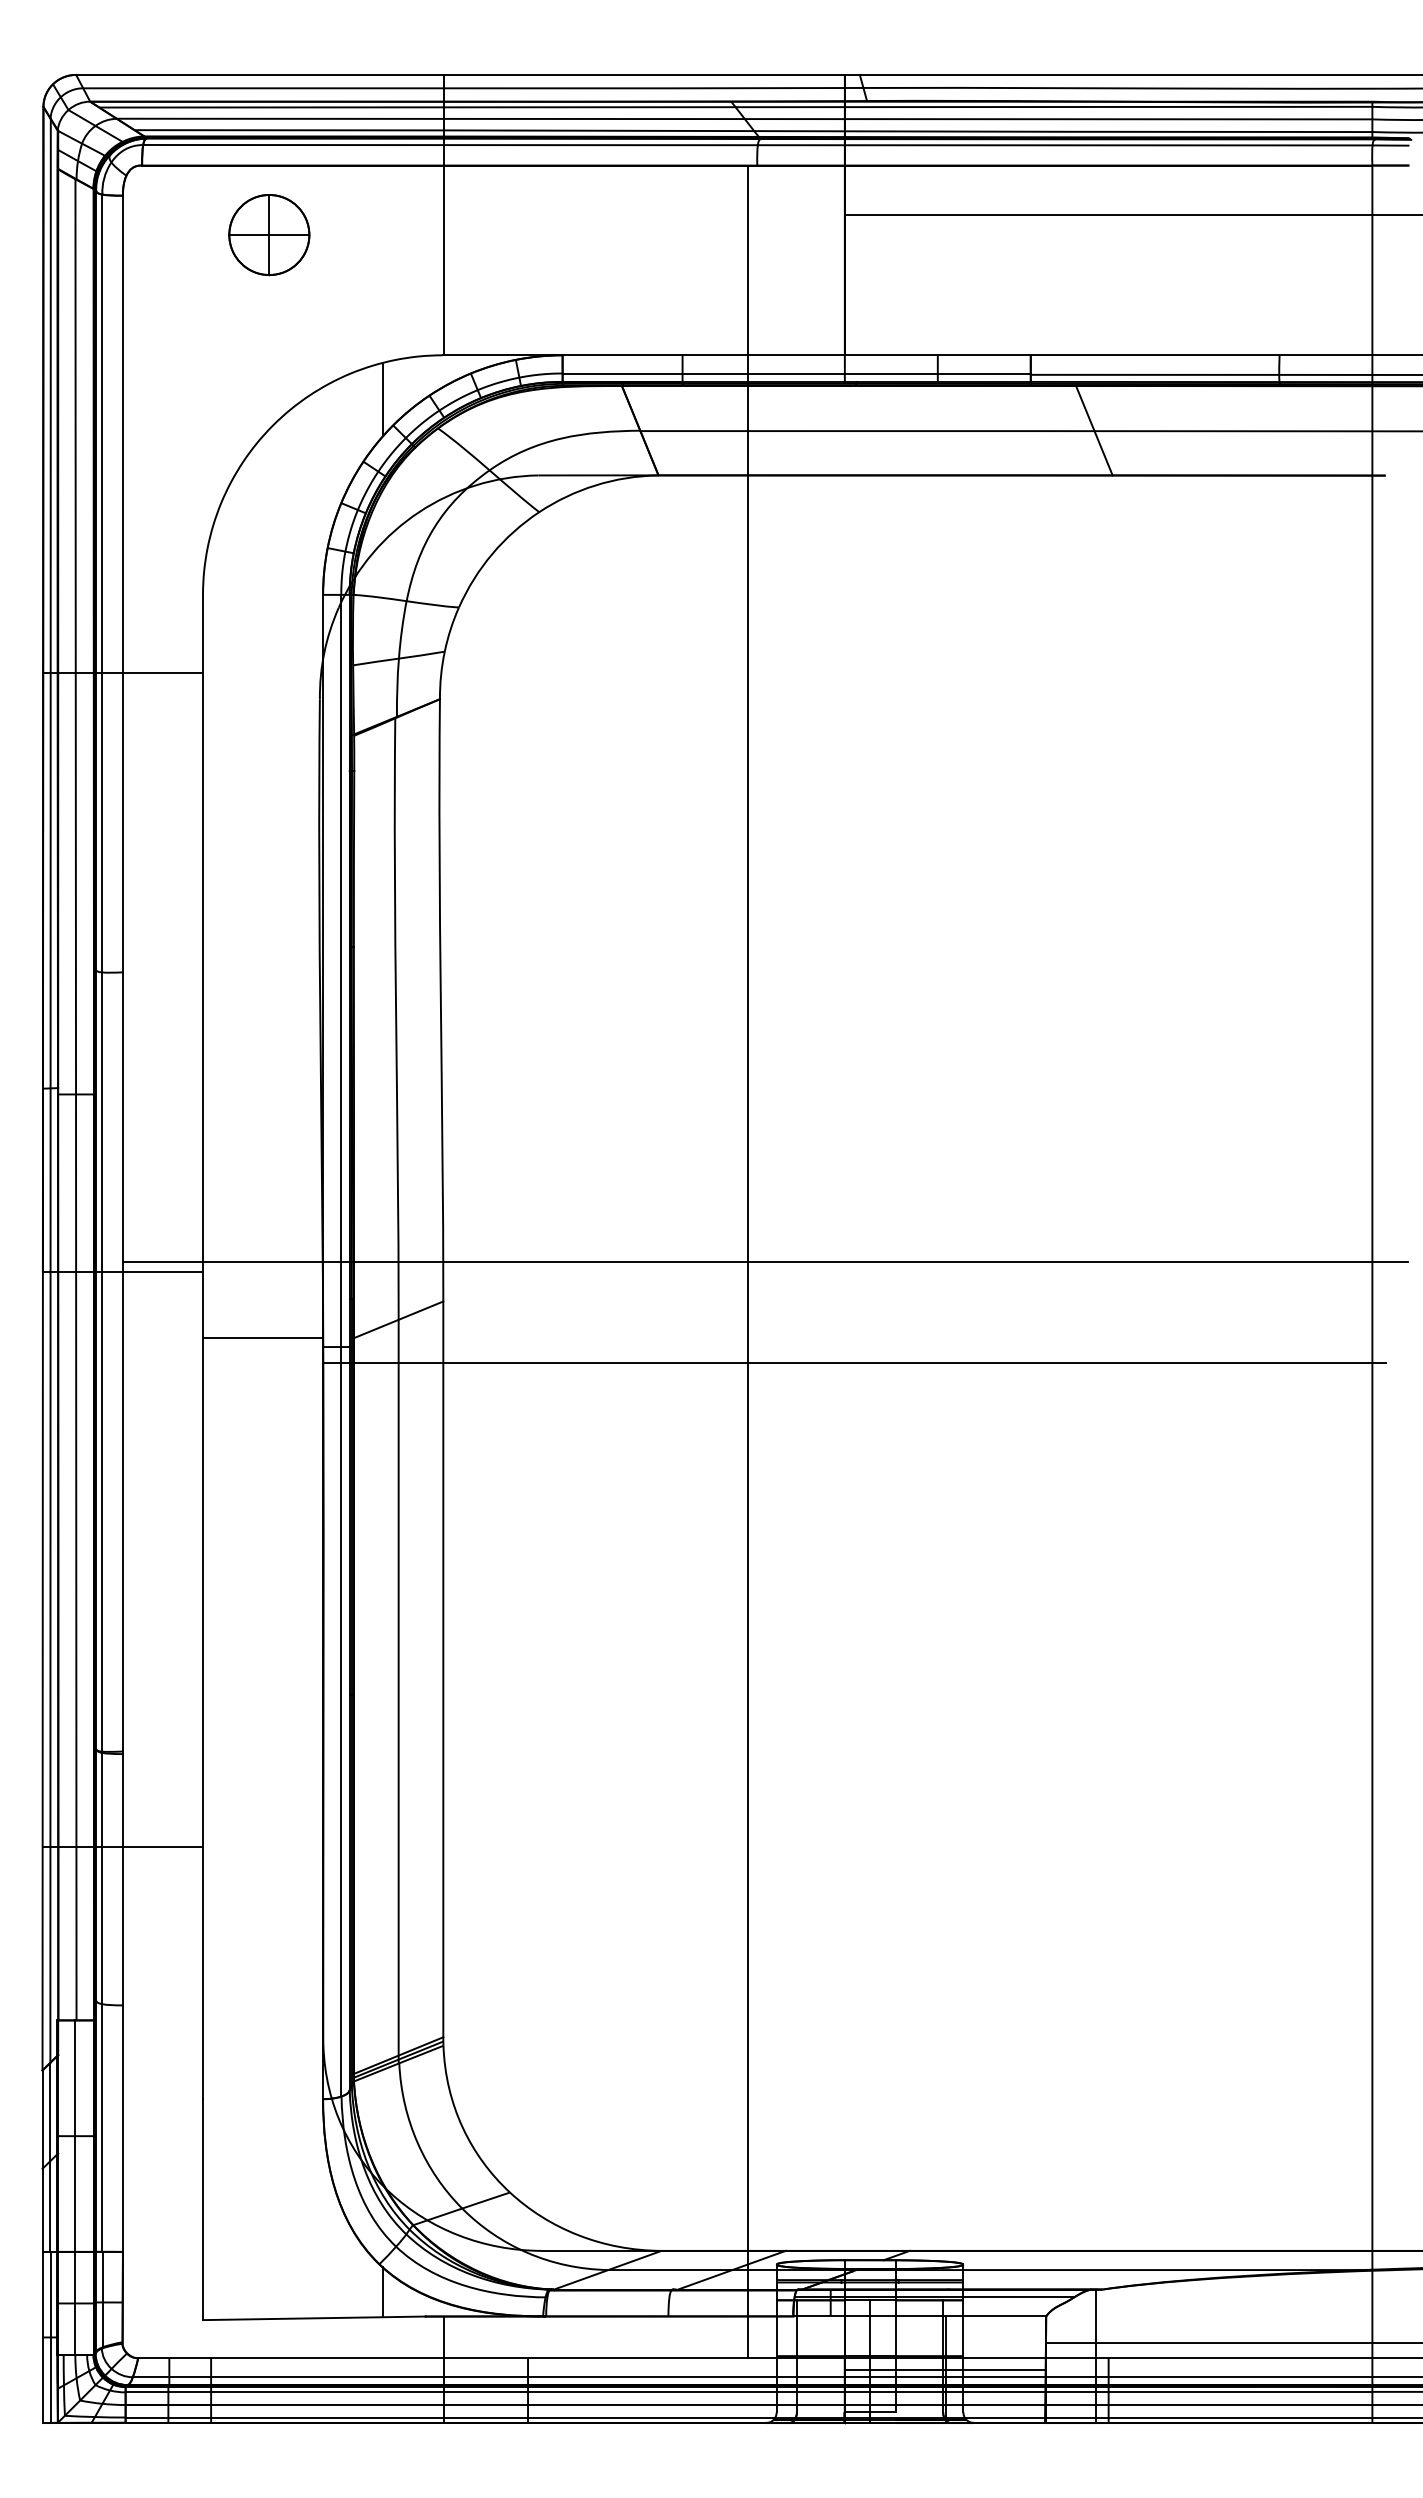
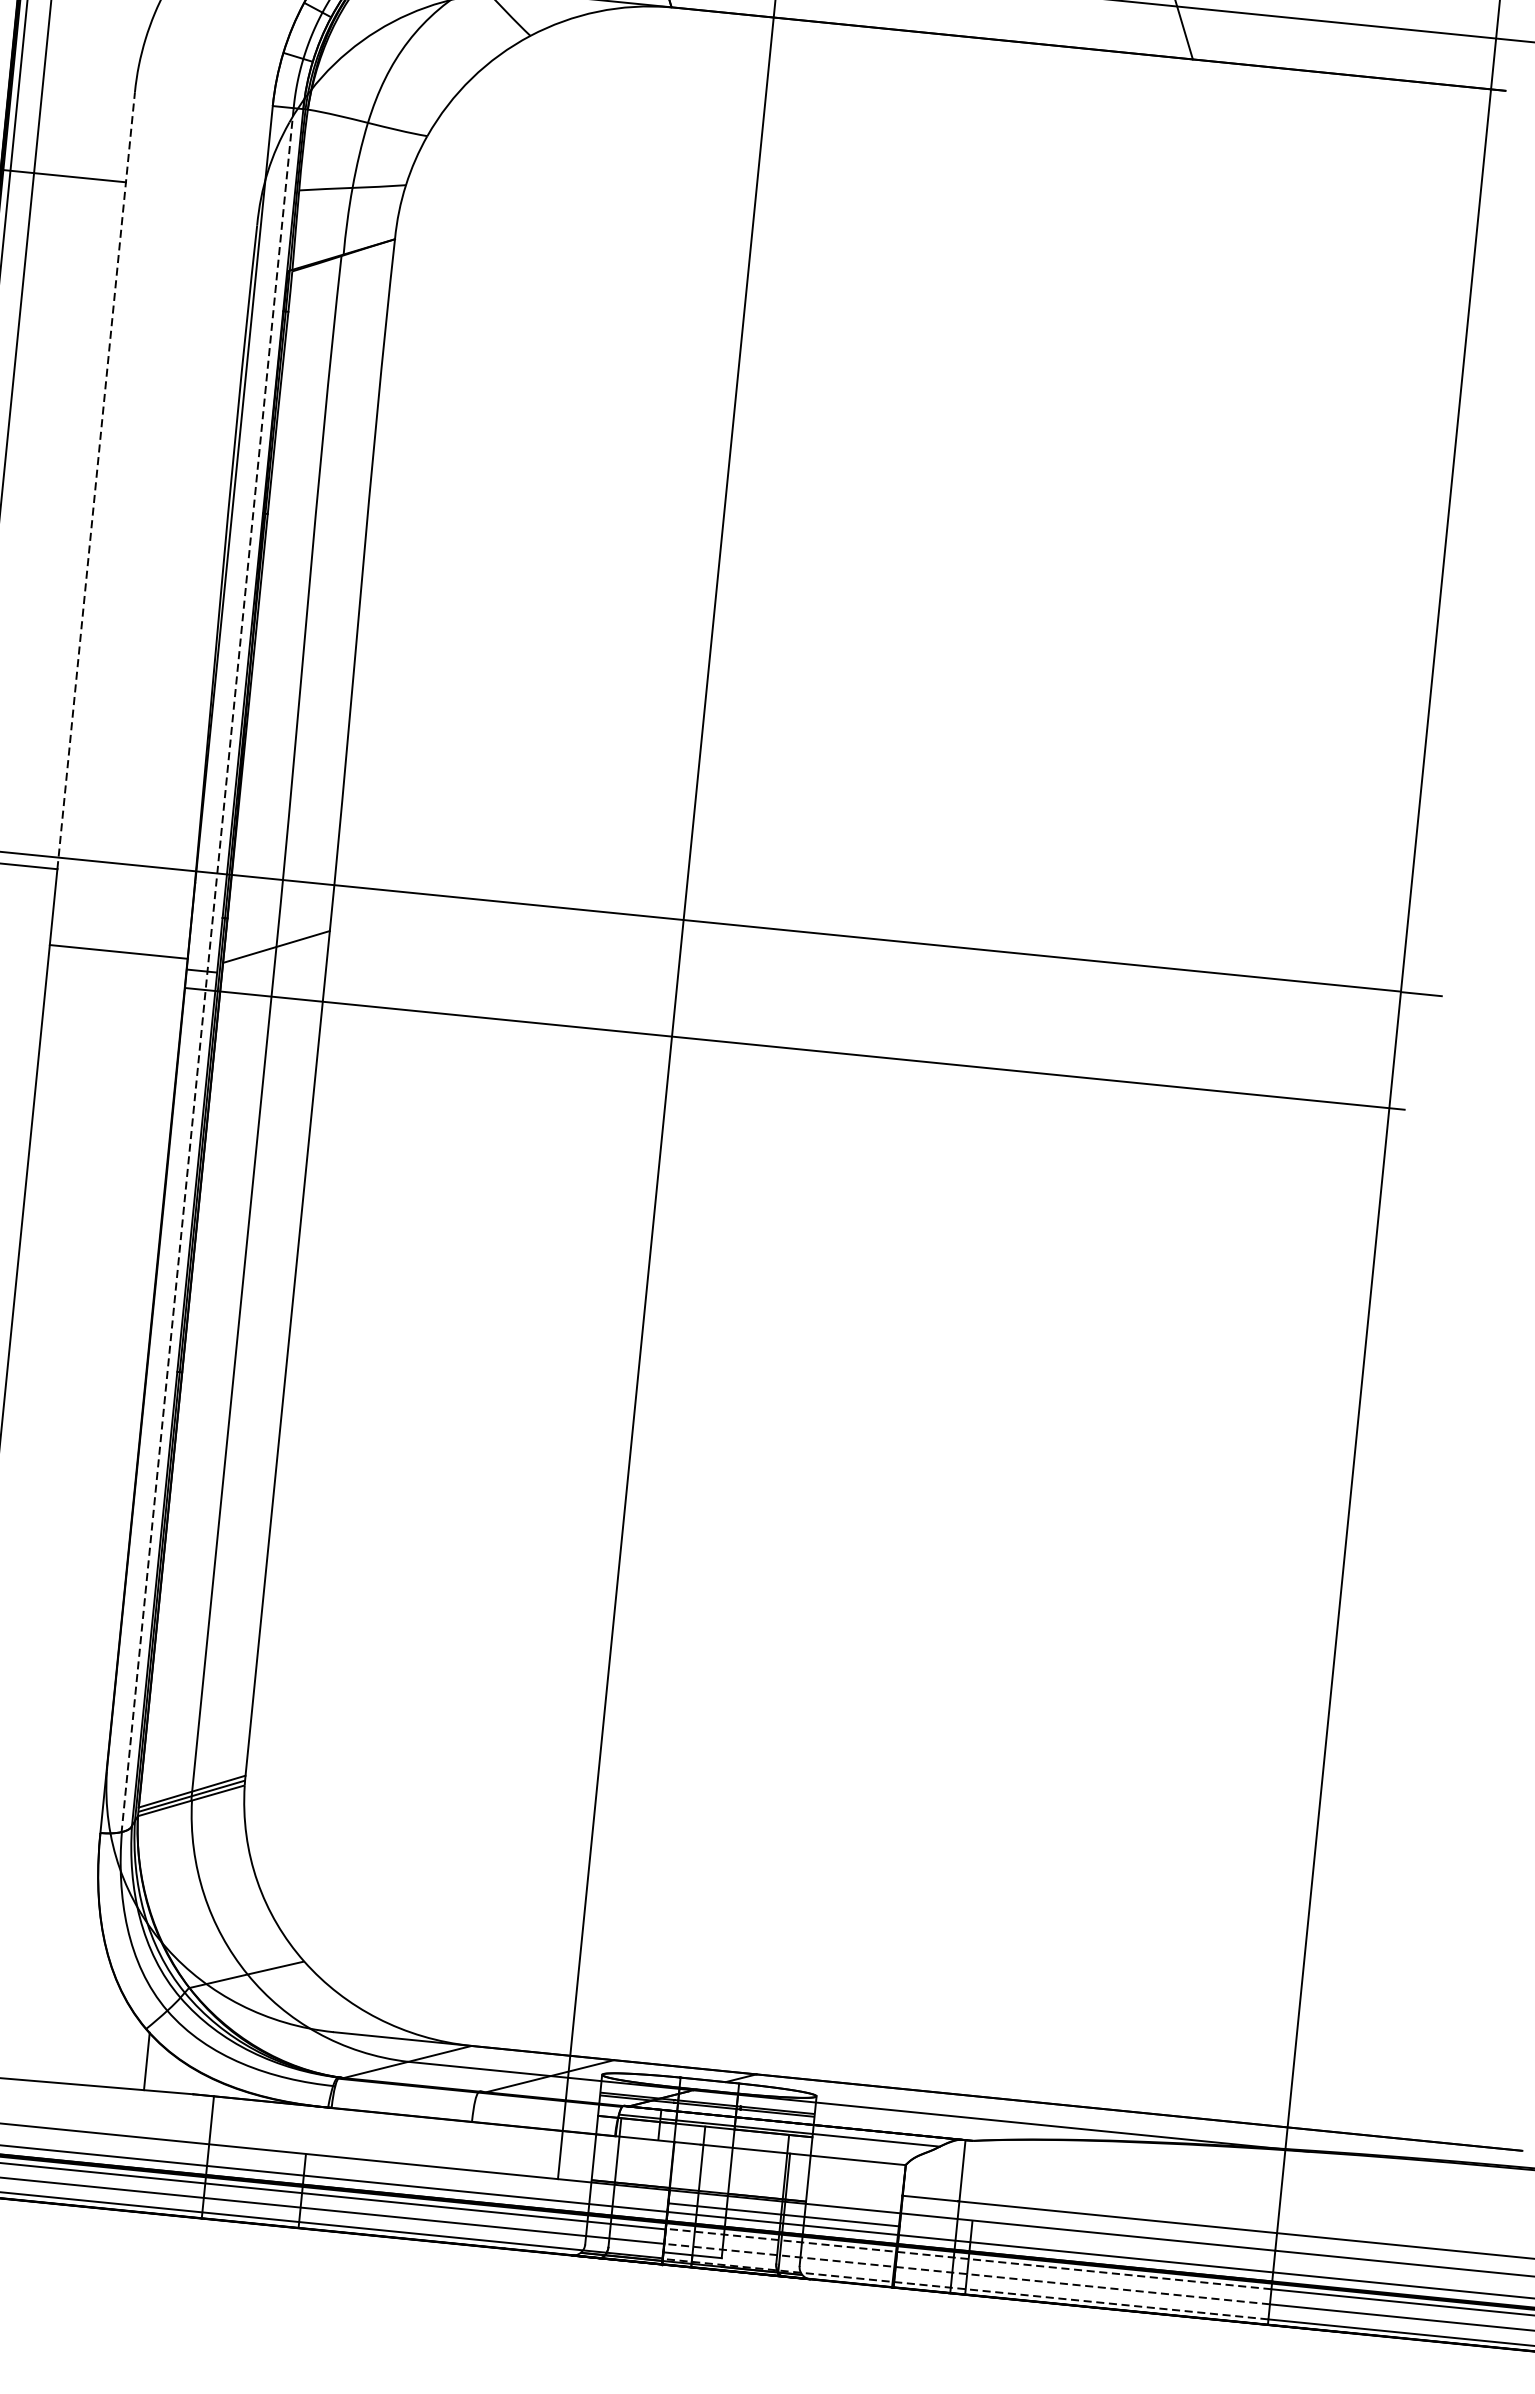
line: (203, 932) -> (96, 479), solid -> dashed
line: (341, 1345) -> (207, 969), solid -> dashed
line: (1108, 2391) -> (968, 2258), solid -> dashed
line: (1108, 2405) -> (966, 2274), solid -> dashed
line: (1108, 2418) -> (965, 2289), solid -> dashed

